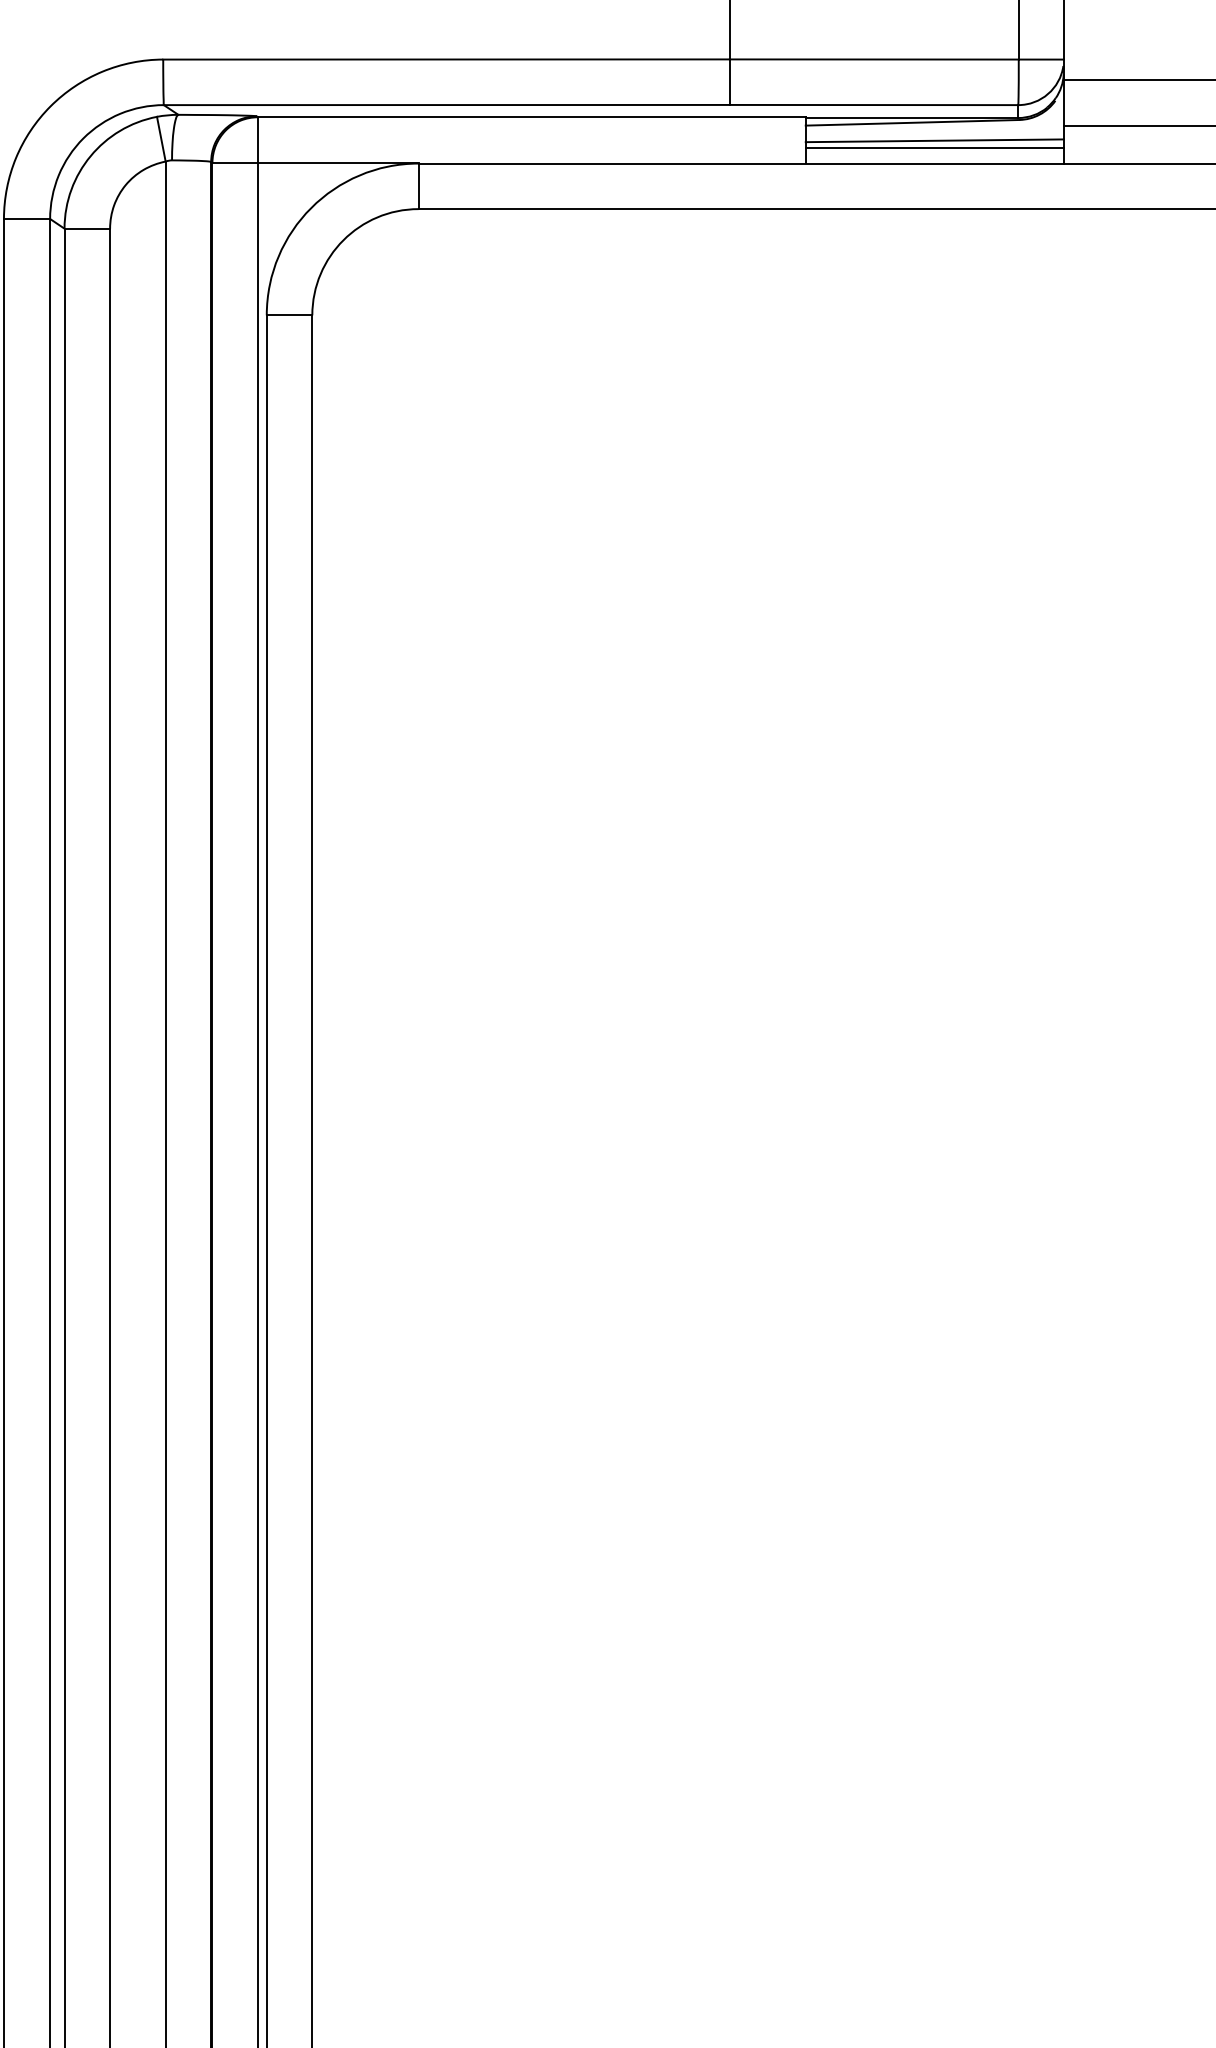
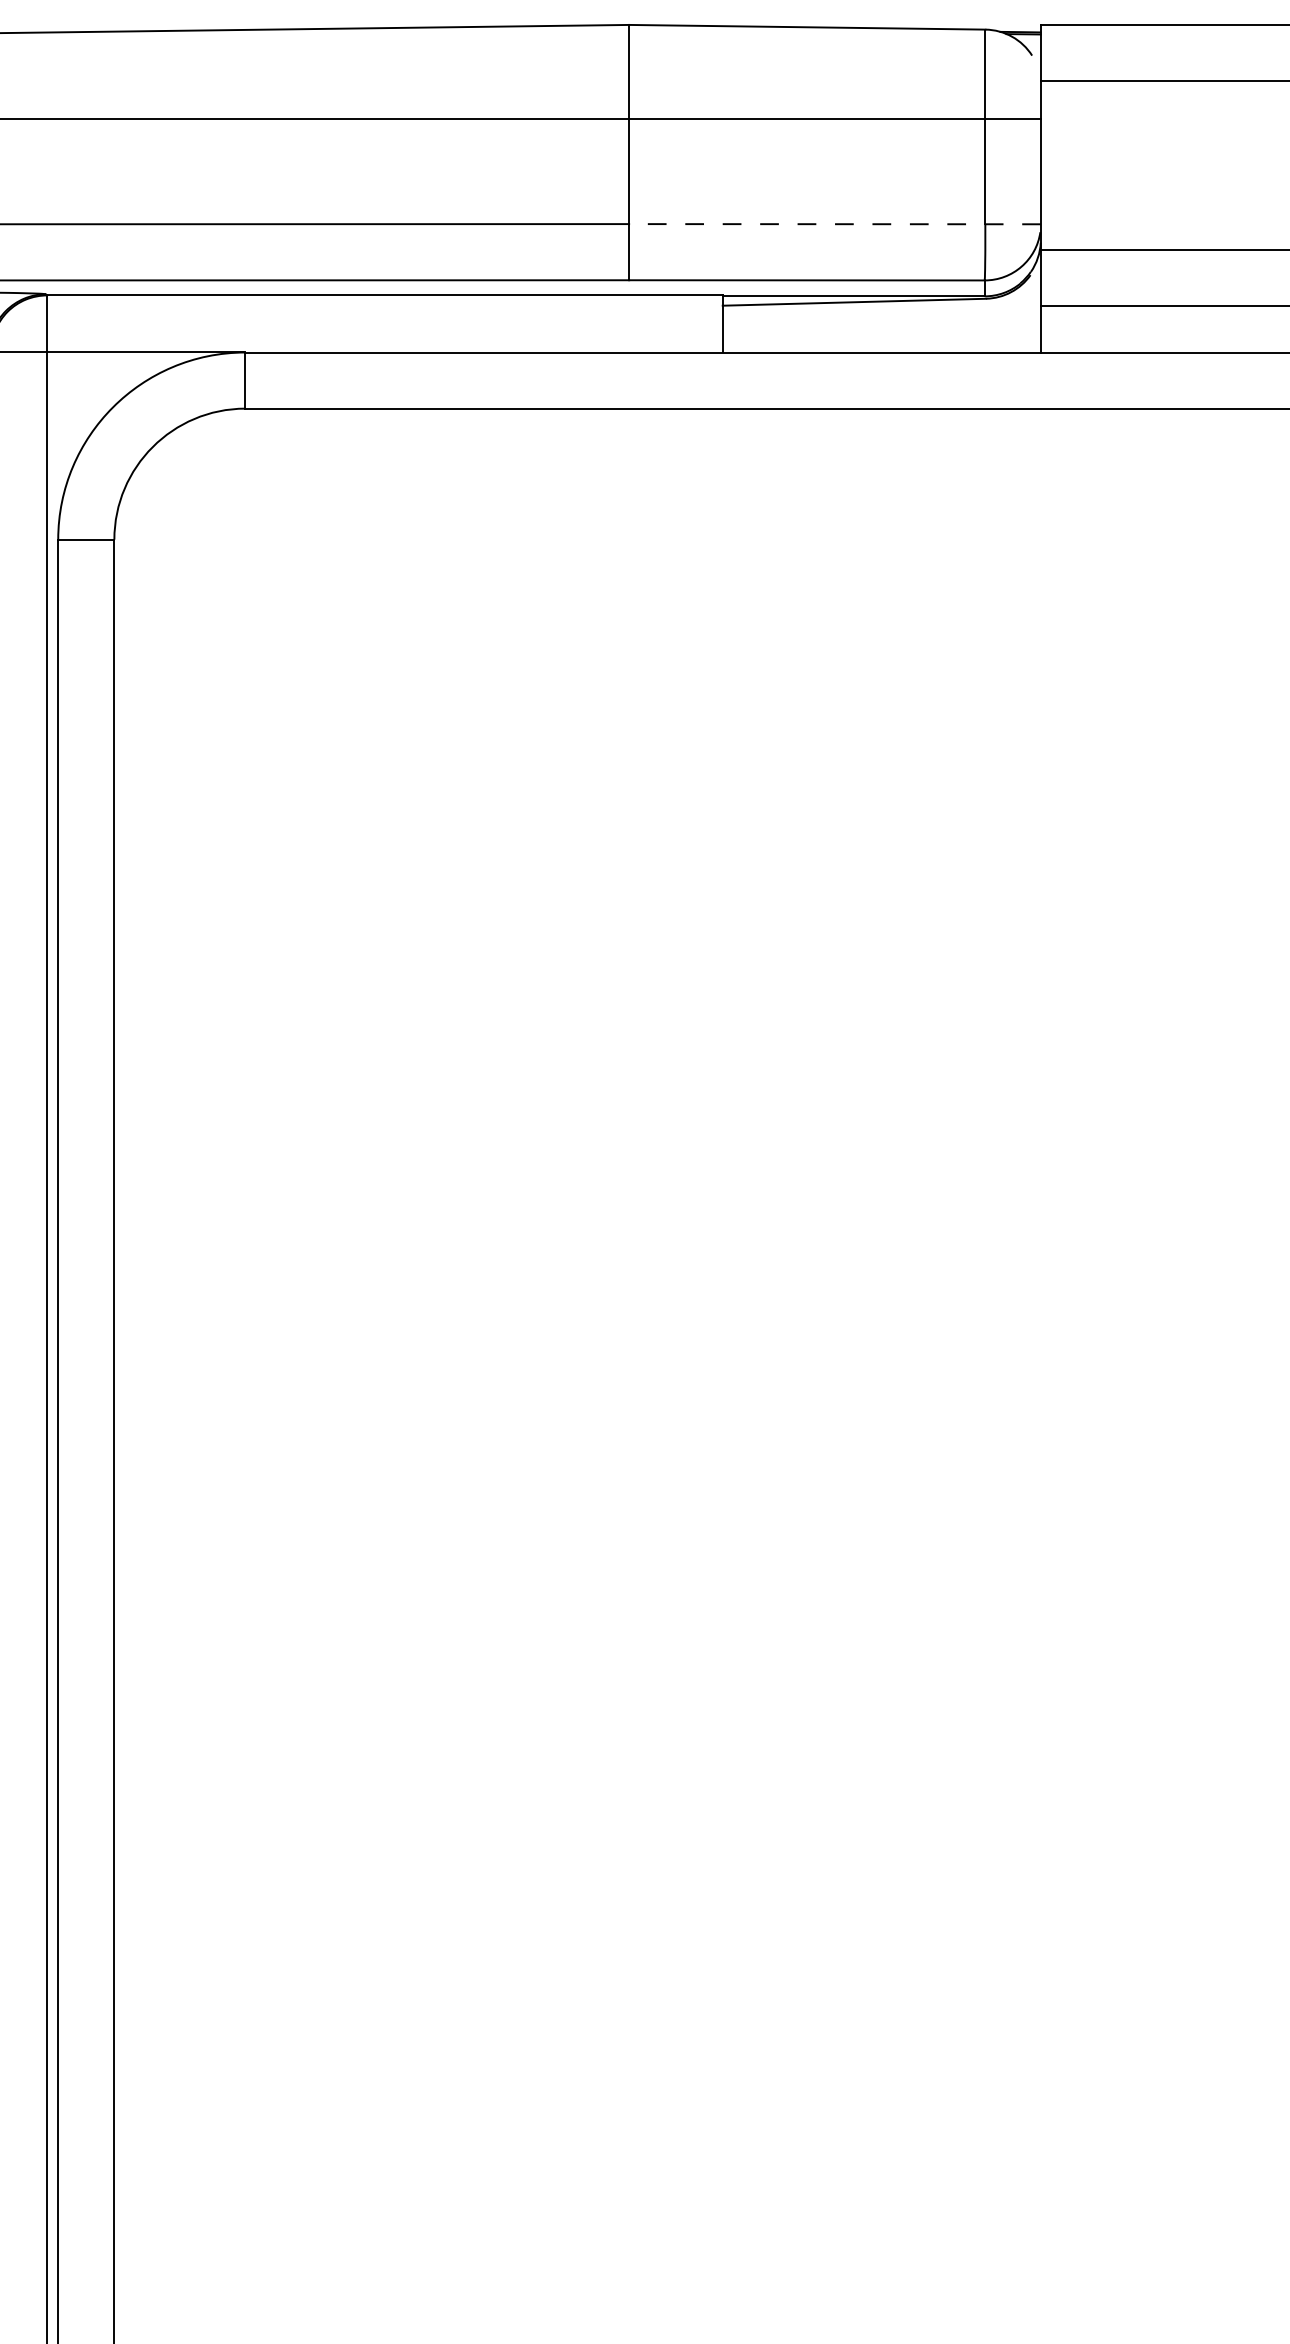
line: (896, 59) -> (834, 224), solid -> dashed
line: (934, 140) -> (881, 324), removed
line: (934, 148) -> (881, 333), removed

